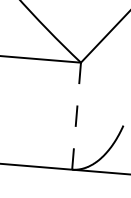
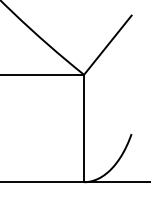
line: (76, 116) -> (84, 128), dashed -> solid

